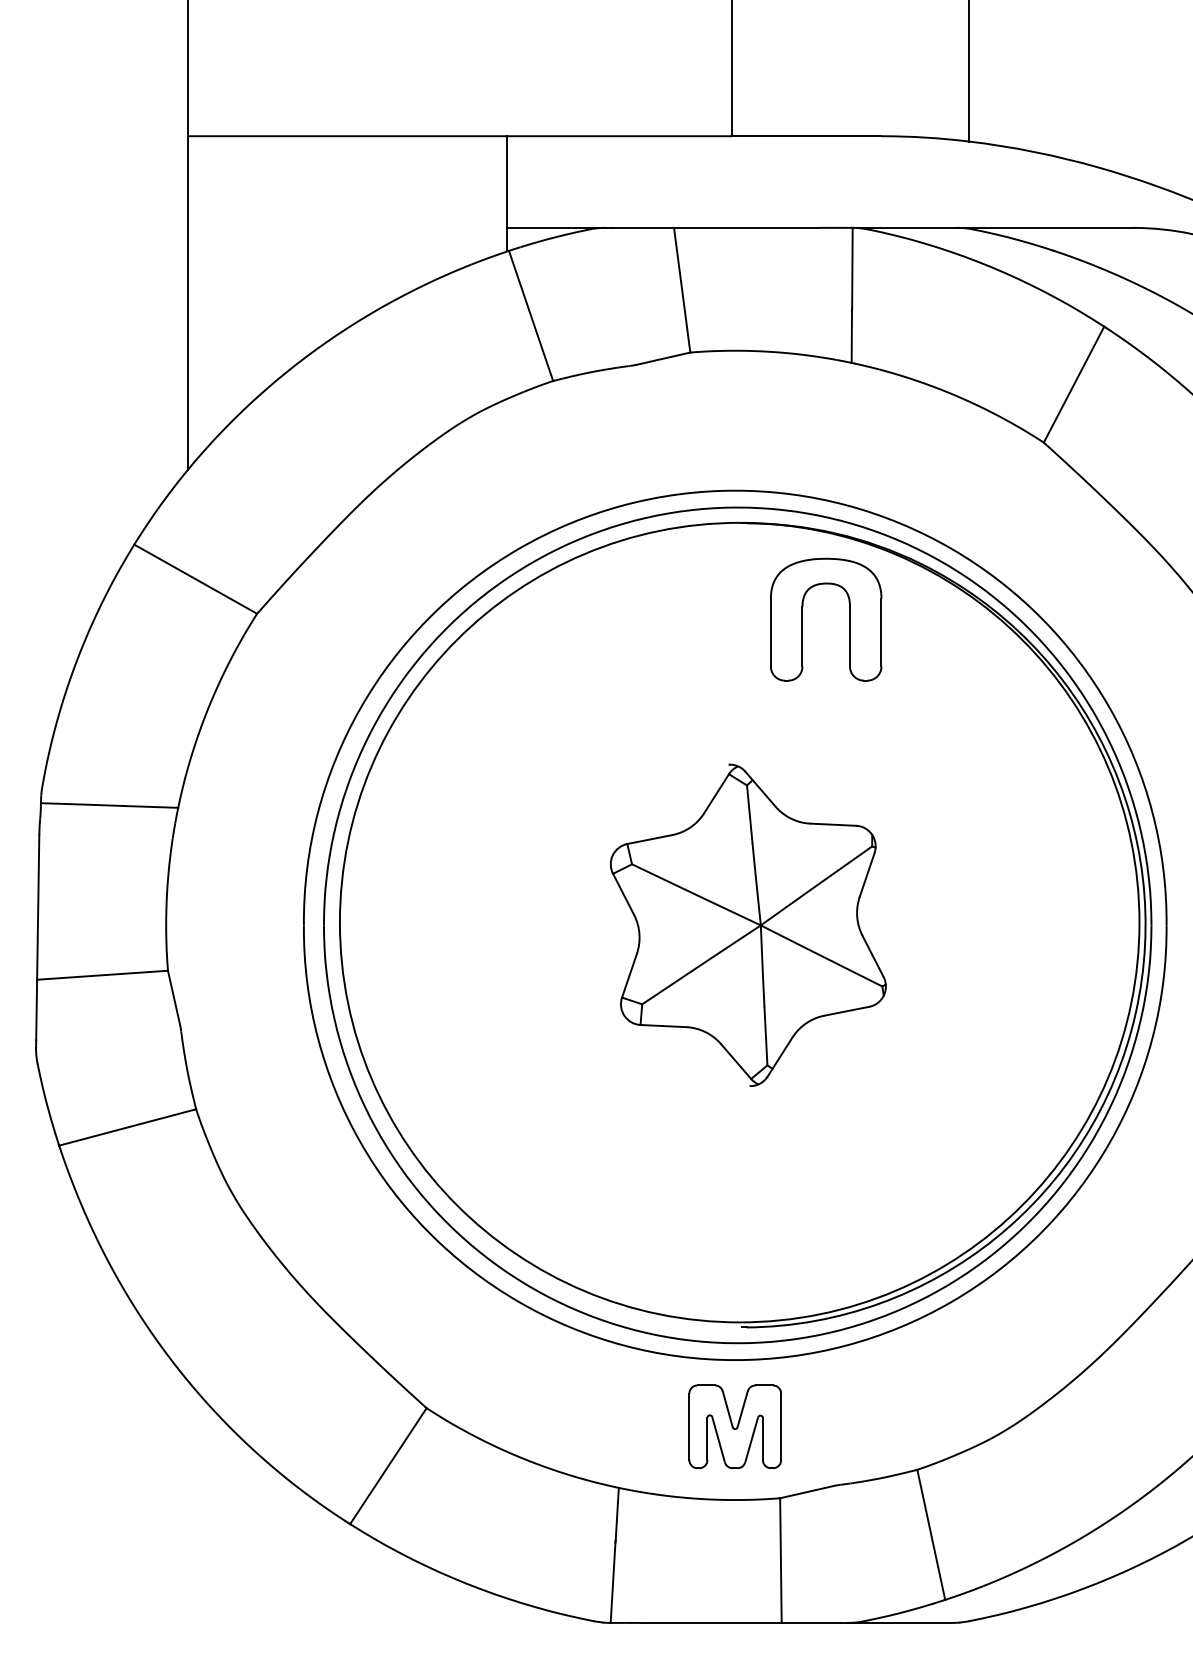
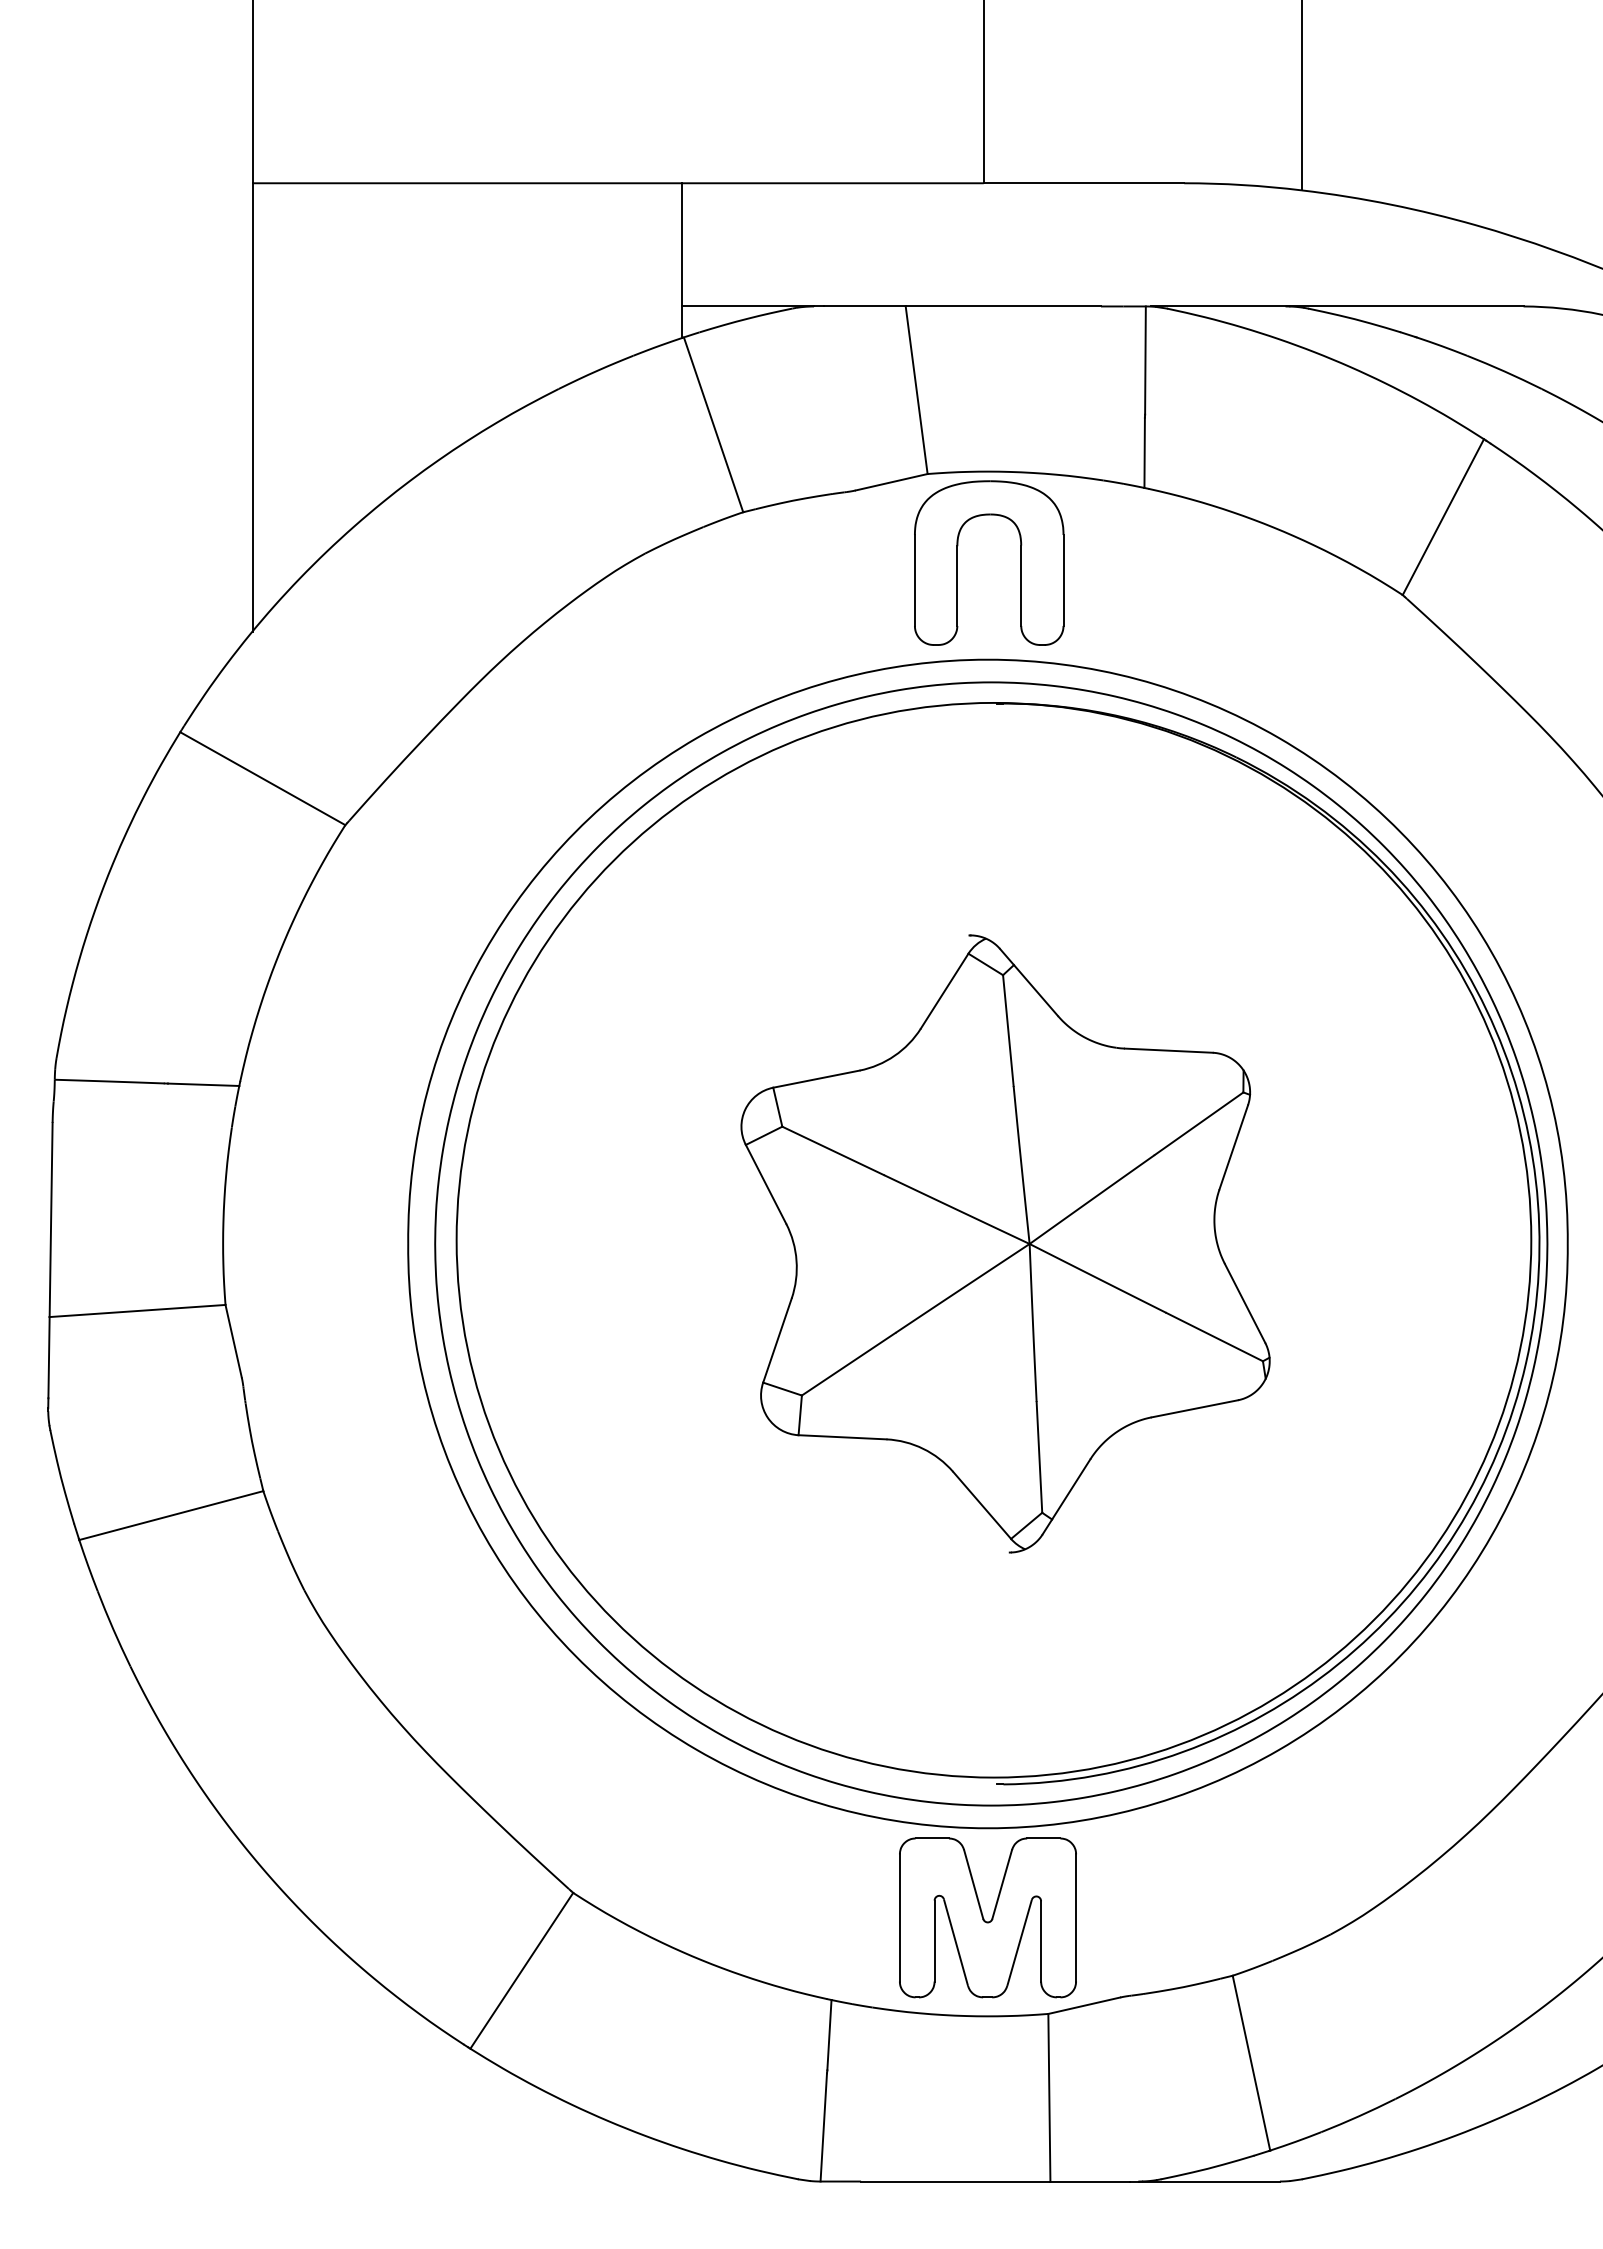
part: (849, 619) -> (1020, 562), moved
part: (748, 925) -> (1005, 1243), size x1.43
part: (734, 1426) -> (987, 1917), size x1.43

